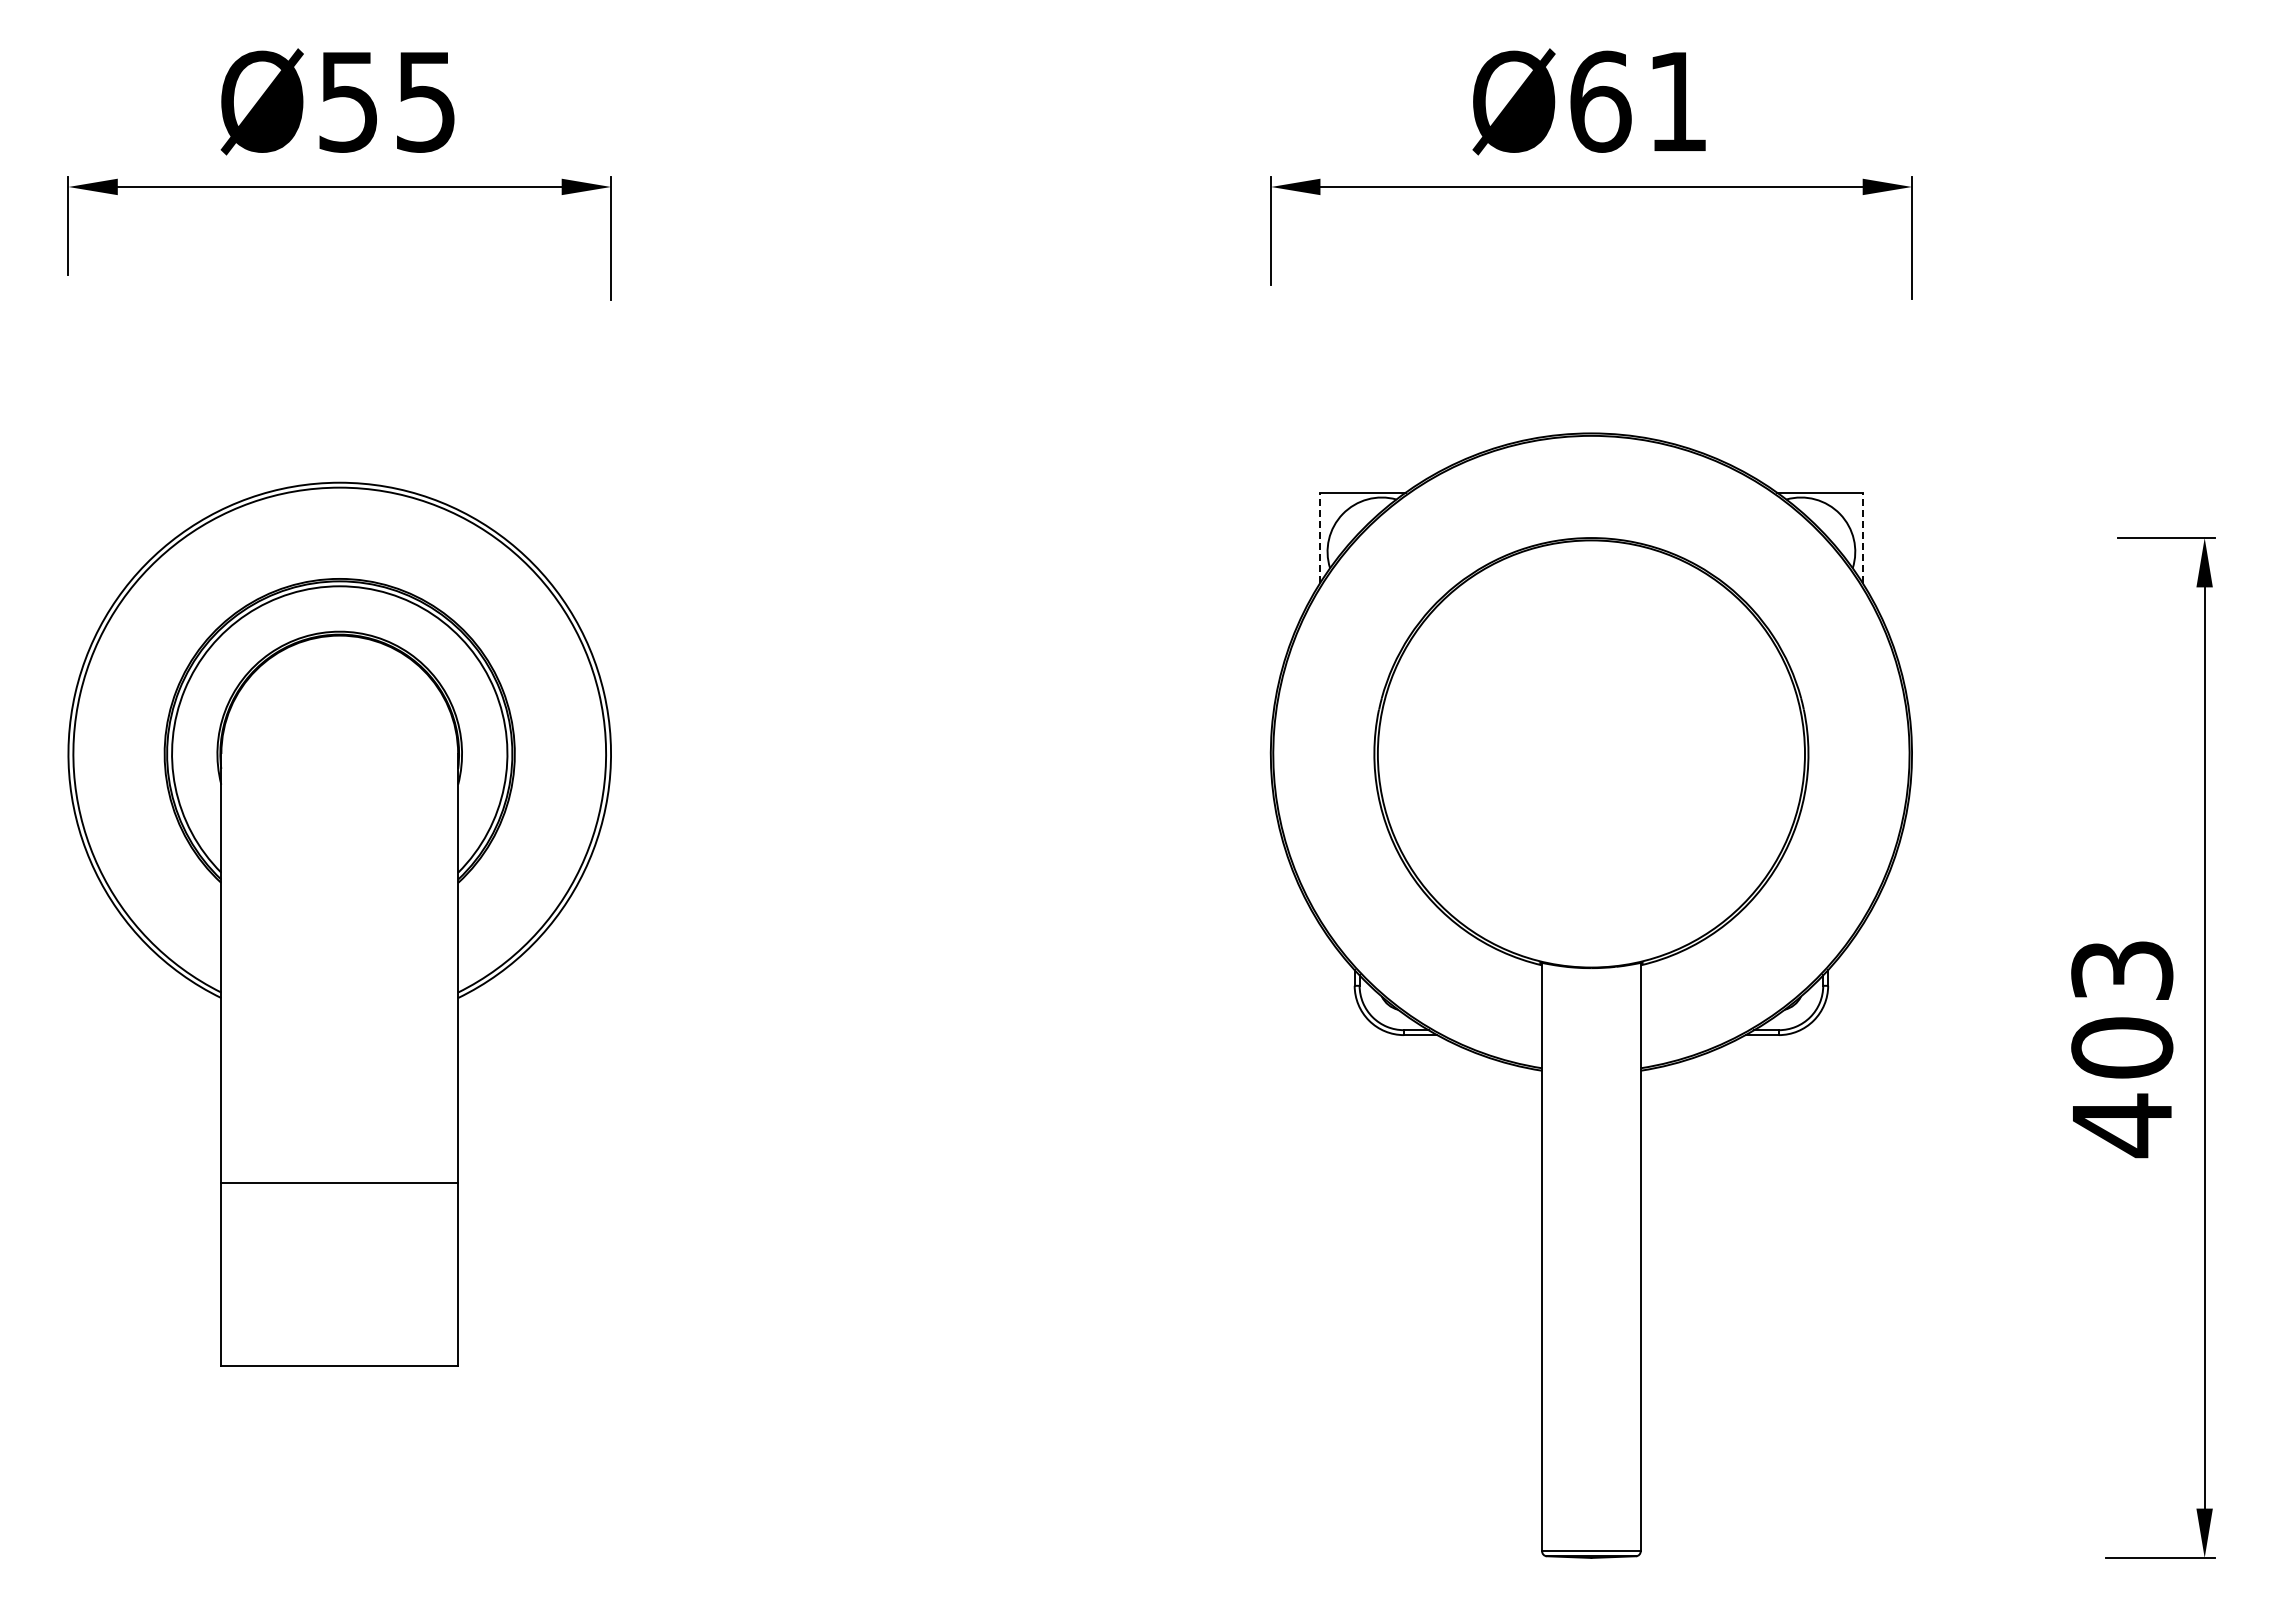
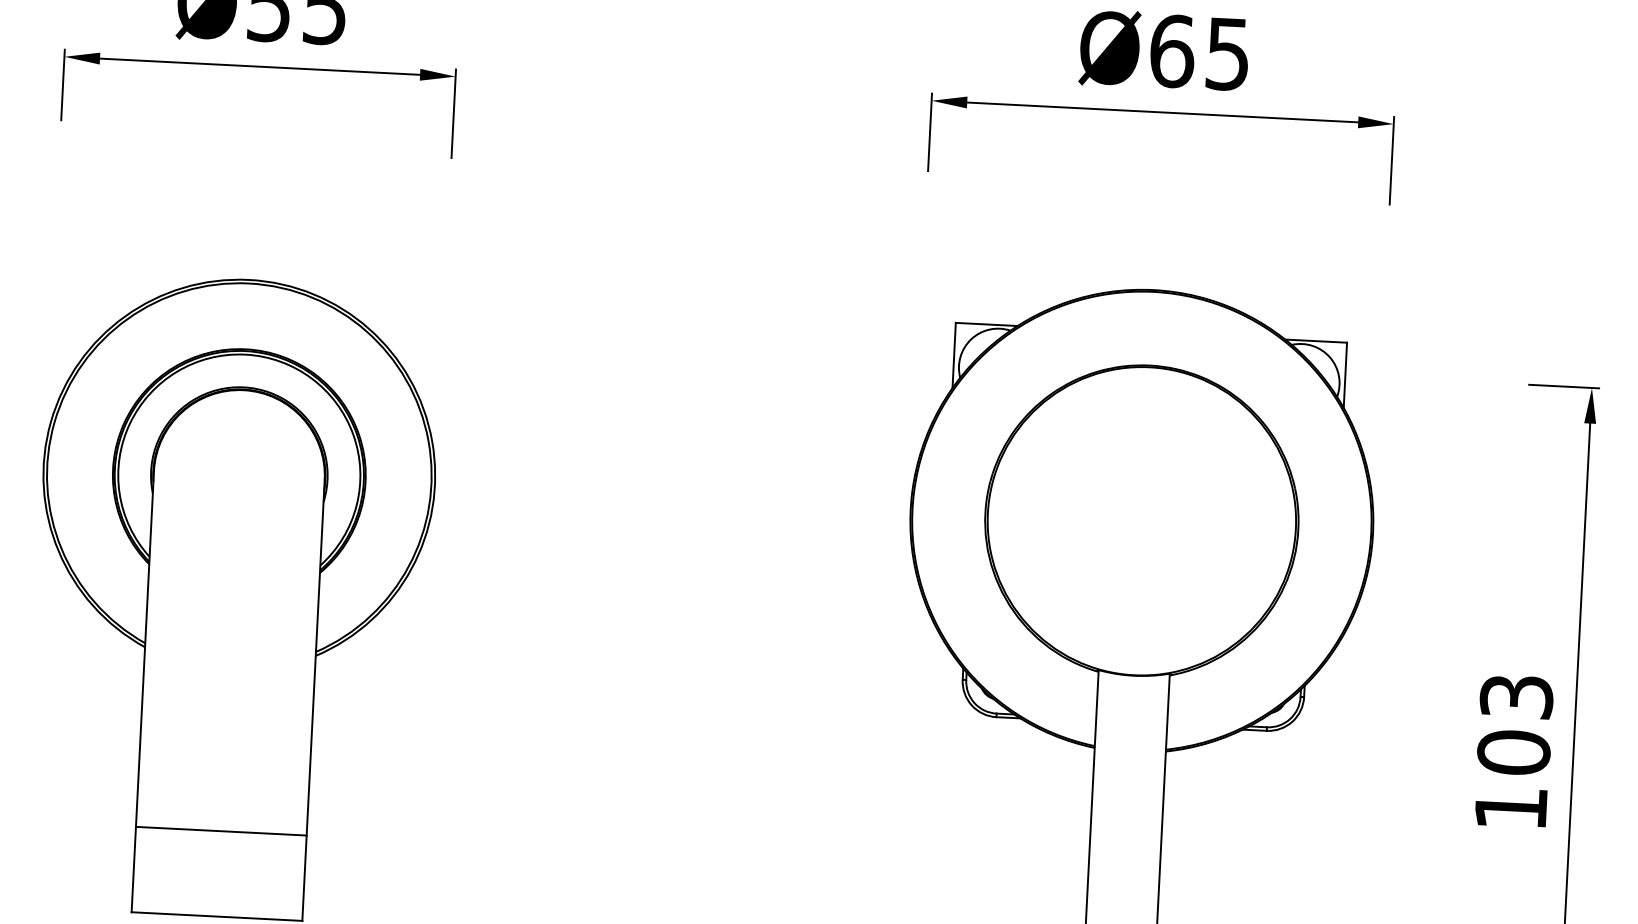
text: (1677, 102) -> (1227, 54), Ø61 -> Ø65
line: (1320, 537) -> (954, 355), dashed -> solid
line: (1862, 537) -> (1345, 375), dashed -> solid
text: (2122, 1125) -> (1511, 808), 403 -> 103
line: (339, 1183) -> (221, 831), moved

